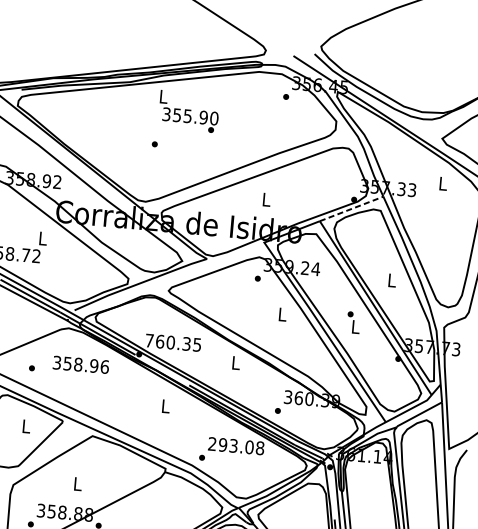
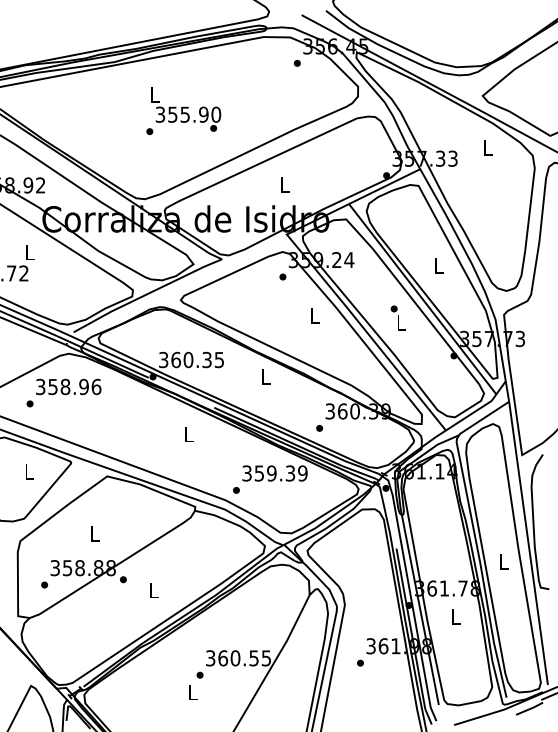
text: (189, 111) -> (186, 109), moved
line: (351, 208) -> (384, 186), dashed -> solid
text: (149, 340) -> (163, 359), 760.35 -> 360.35
text: (80, 364) -> (68, 386), moved
text: (235, 446) -> (274, 473), 293.08 -> 359.39

